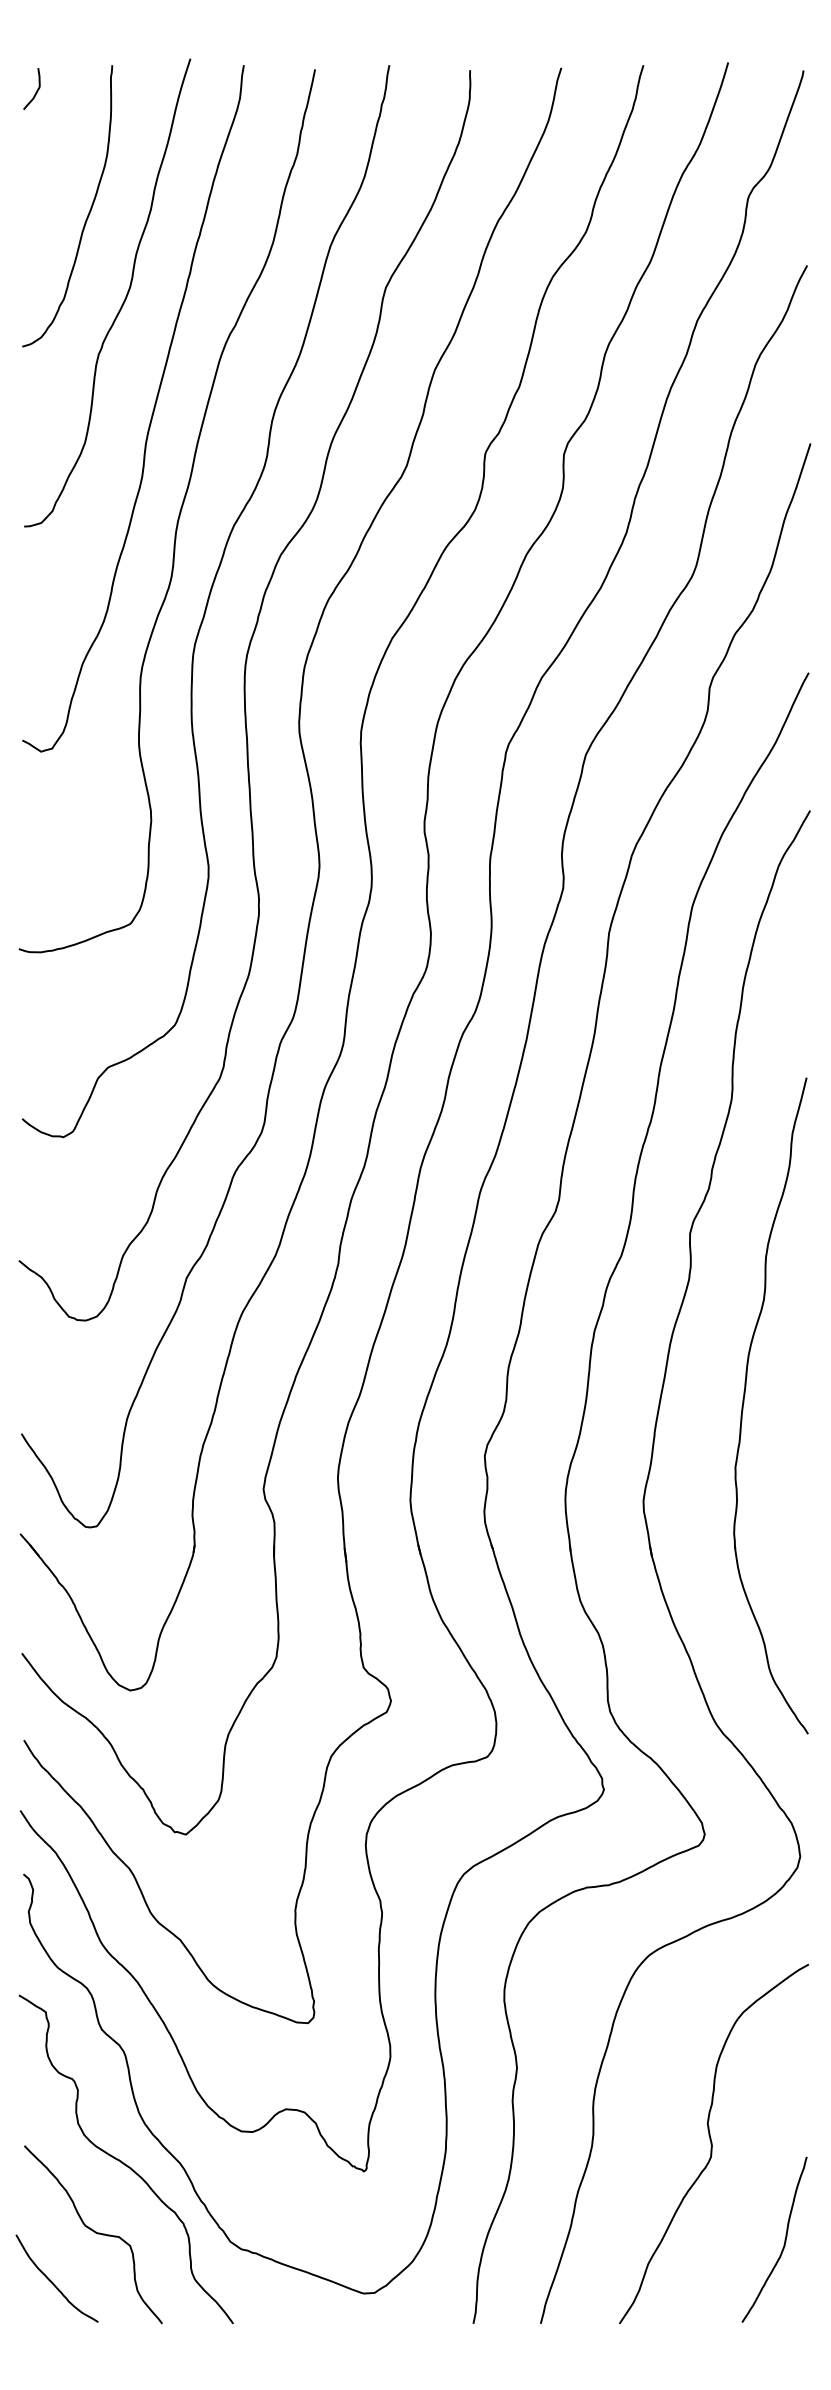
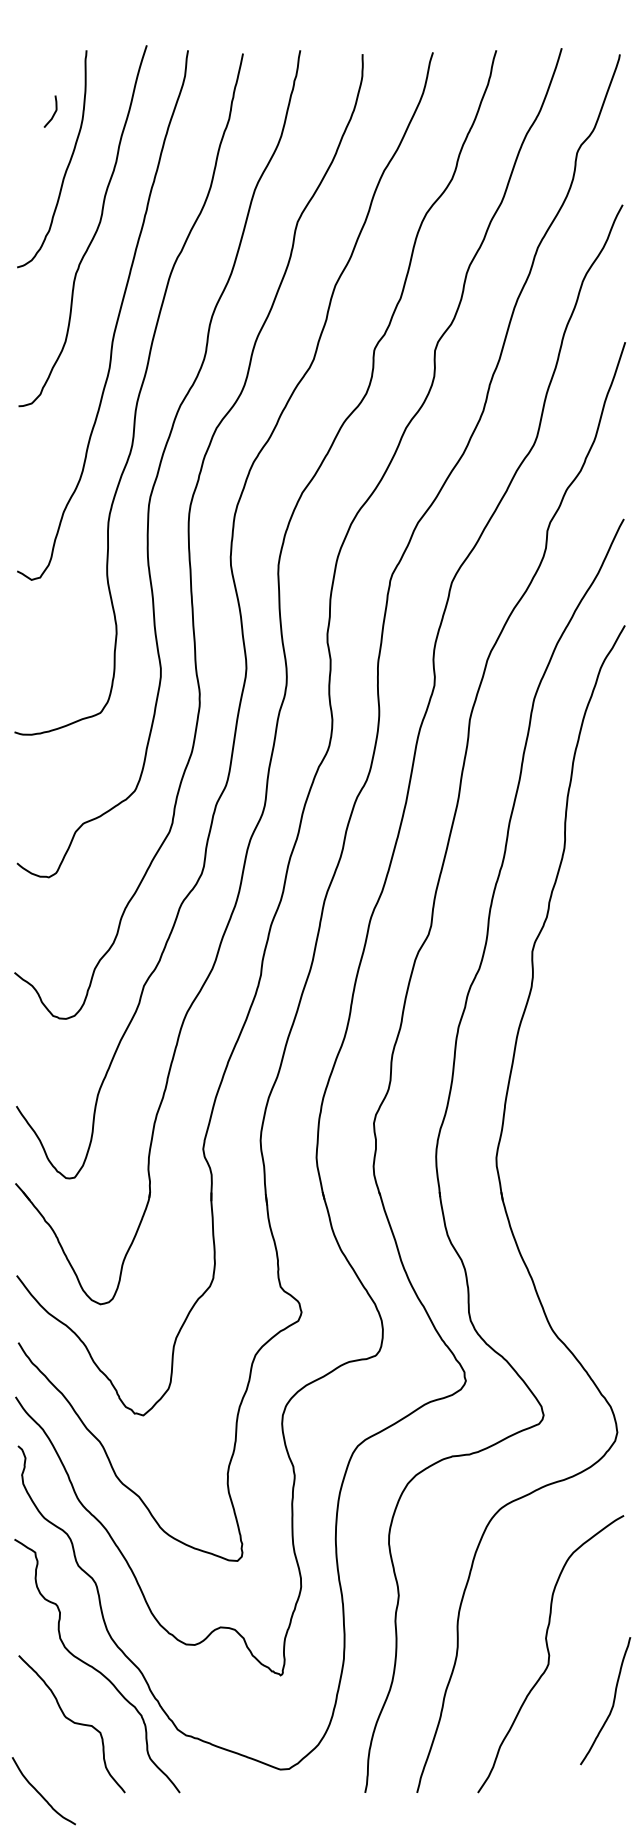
curve: (35, 91) -> (53, 113), moved
part: (744, 1404) -> (574, 1083), removed
curve: (783, 2241) -> (612, 1702), moved
curve: (52, 2281) -> (40, 1793), moved

